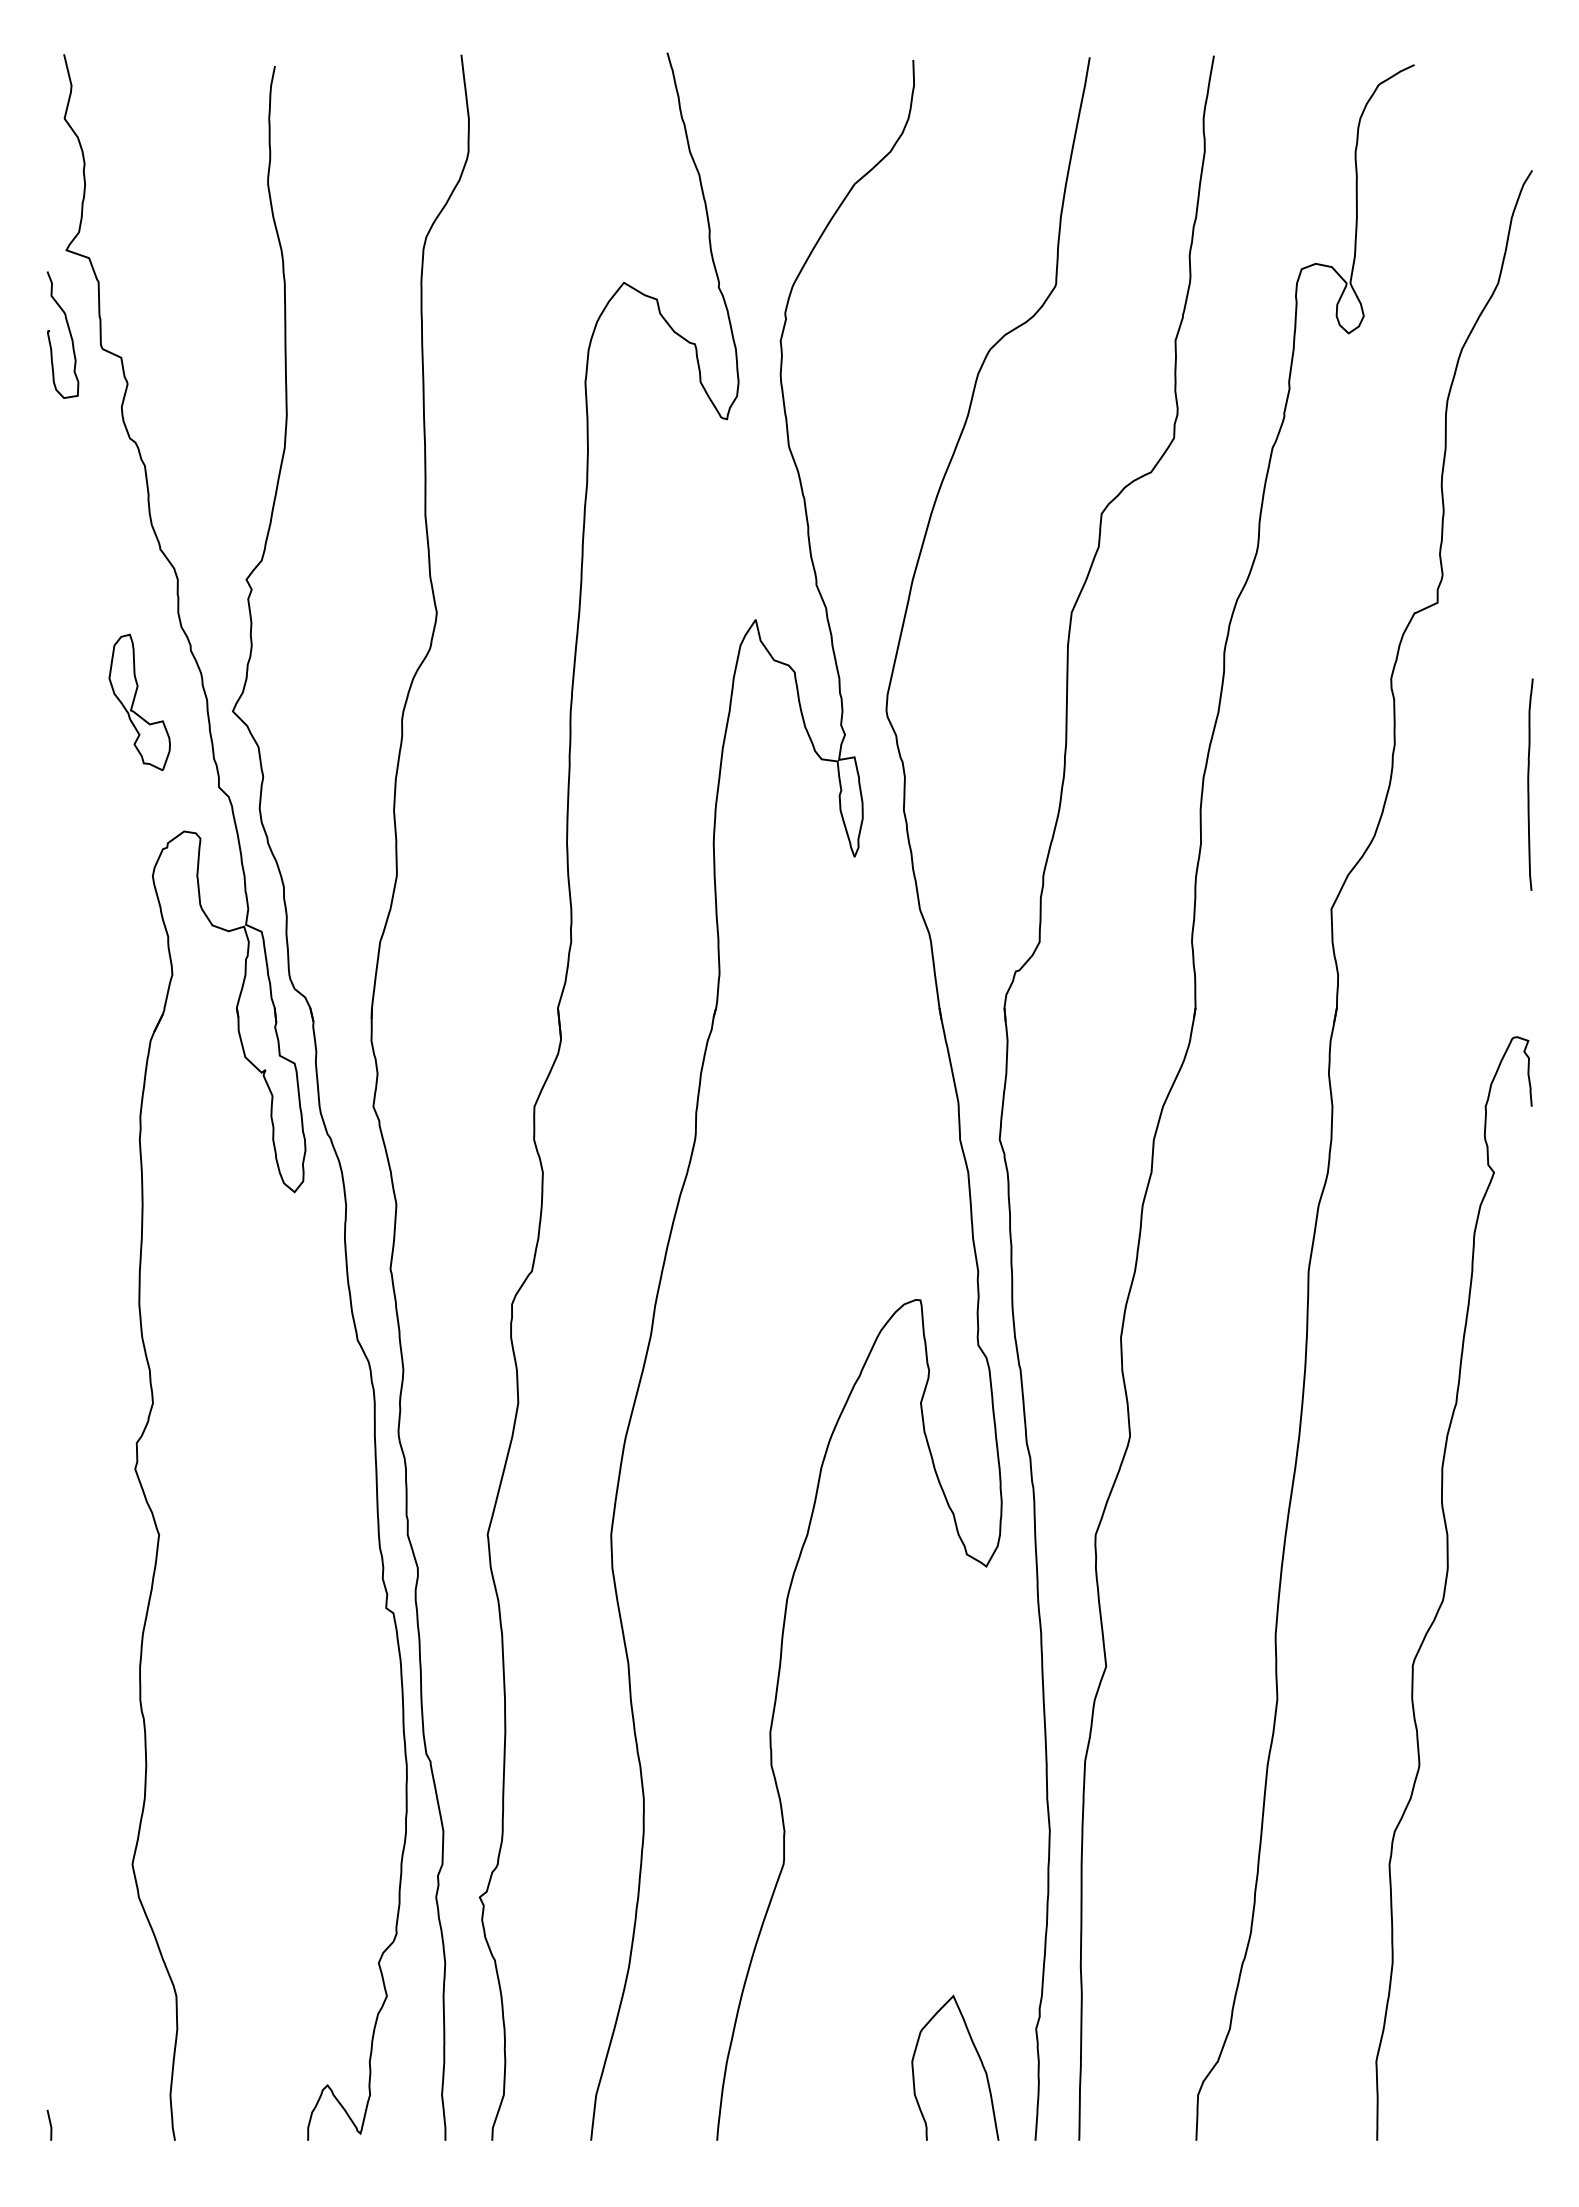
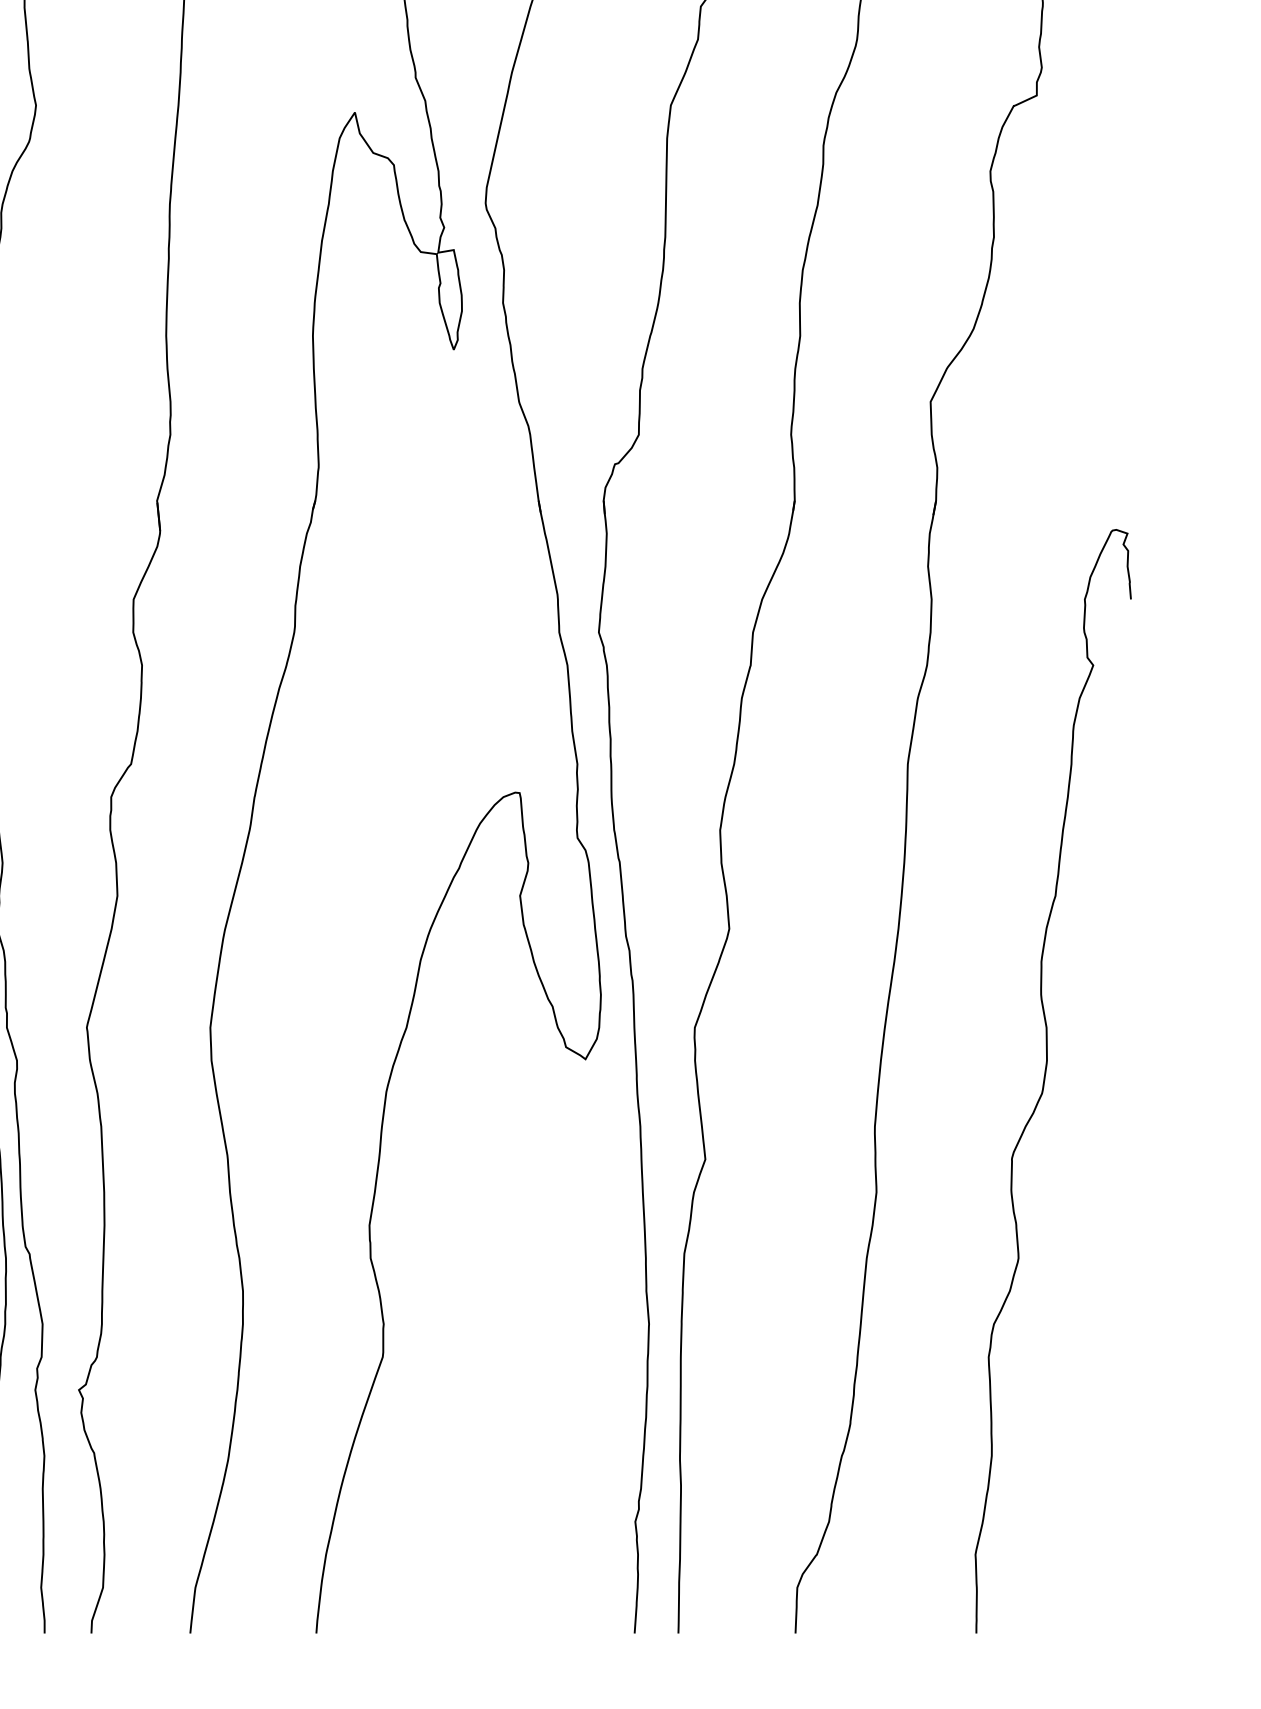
curve: (1529, 784) -> (1128, 277), removed
curve: (977, 2055) -> (576, 1548), removed

